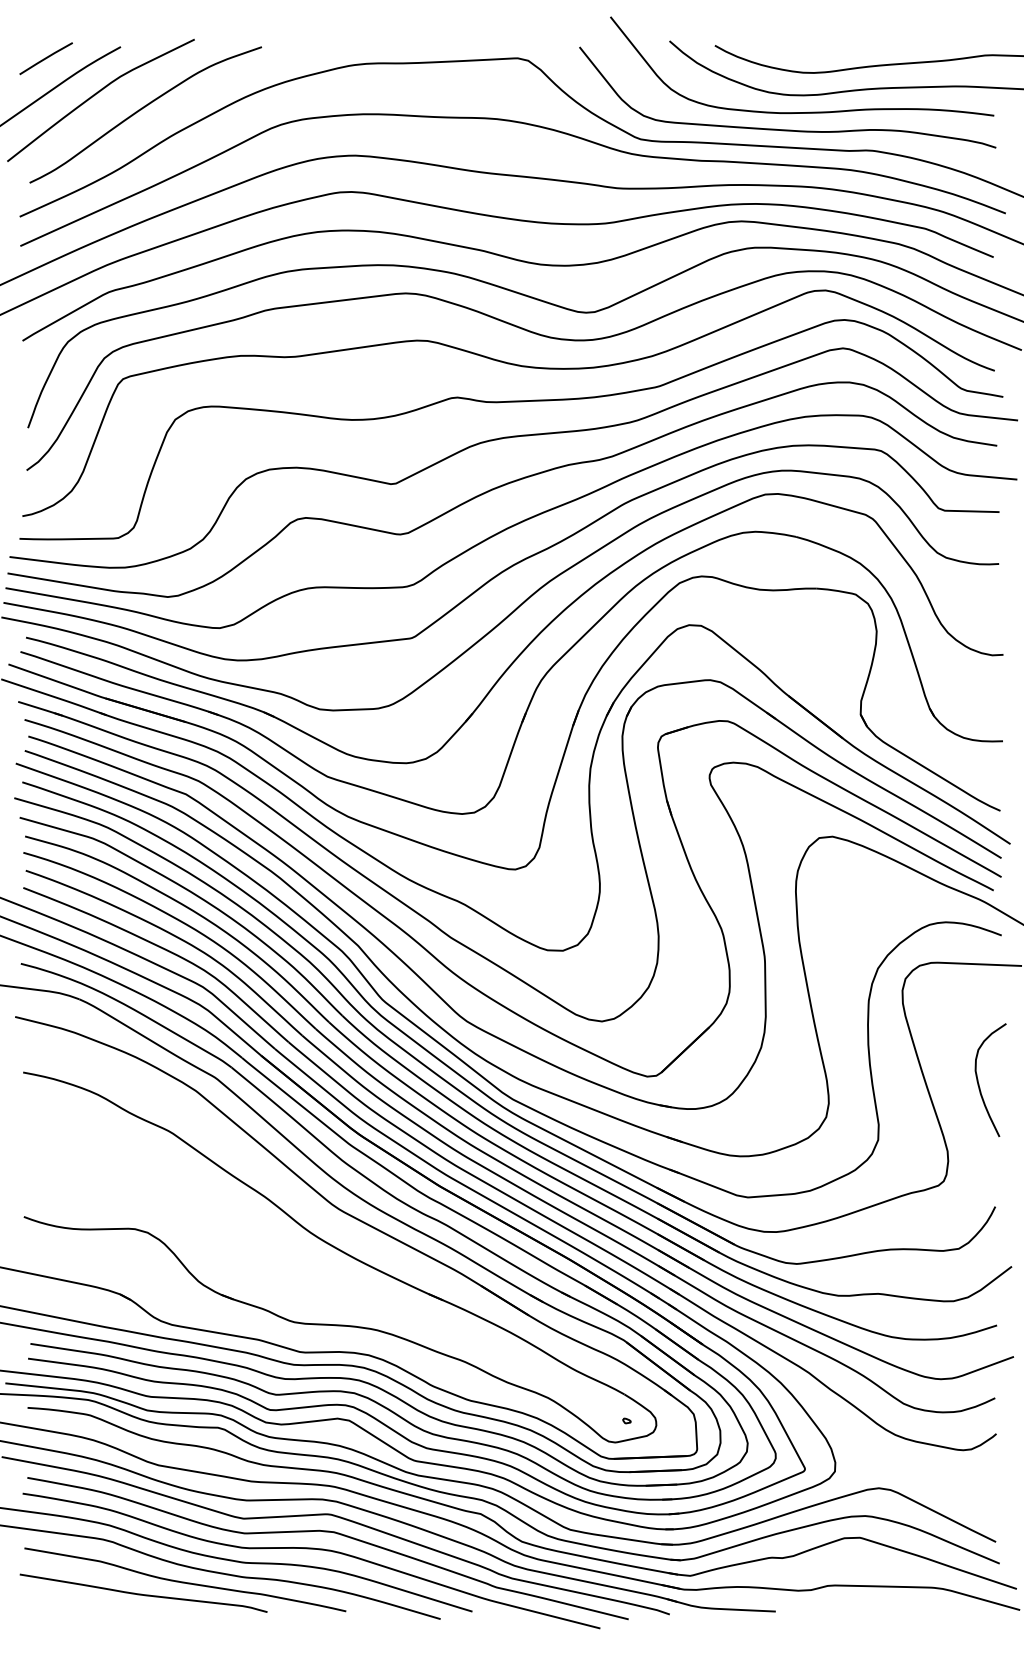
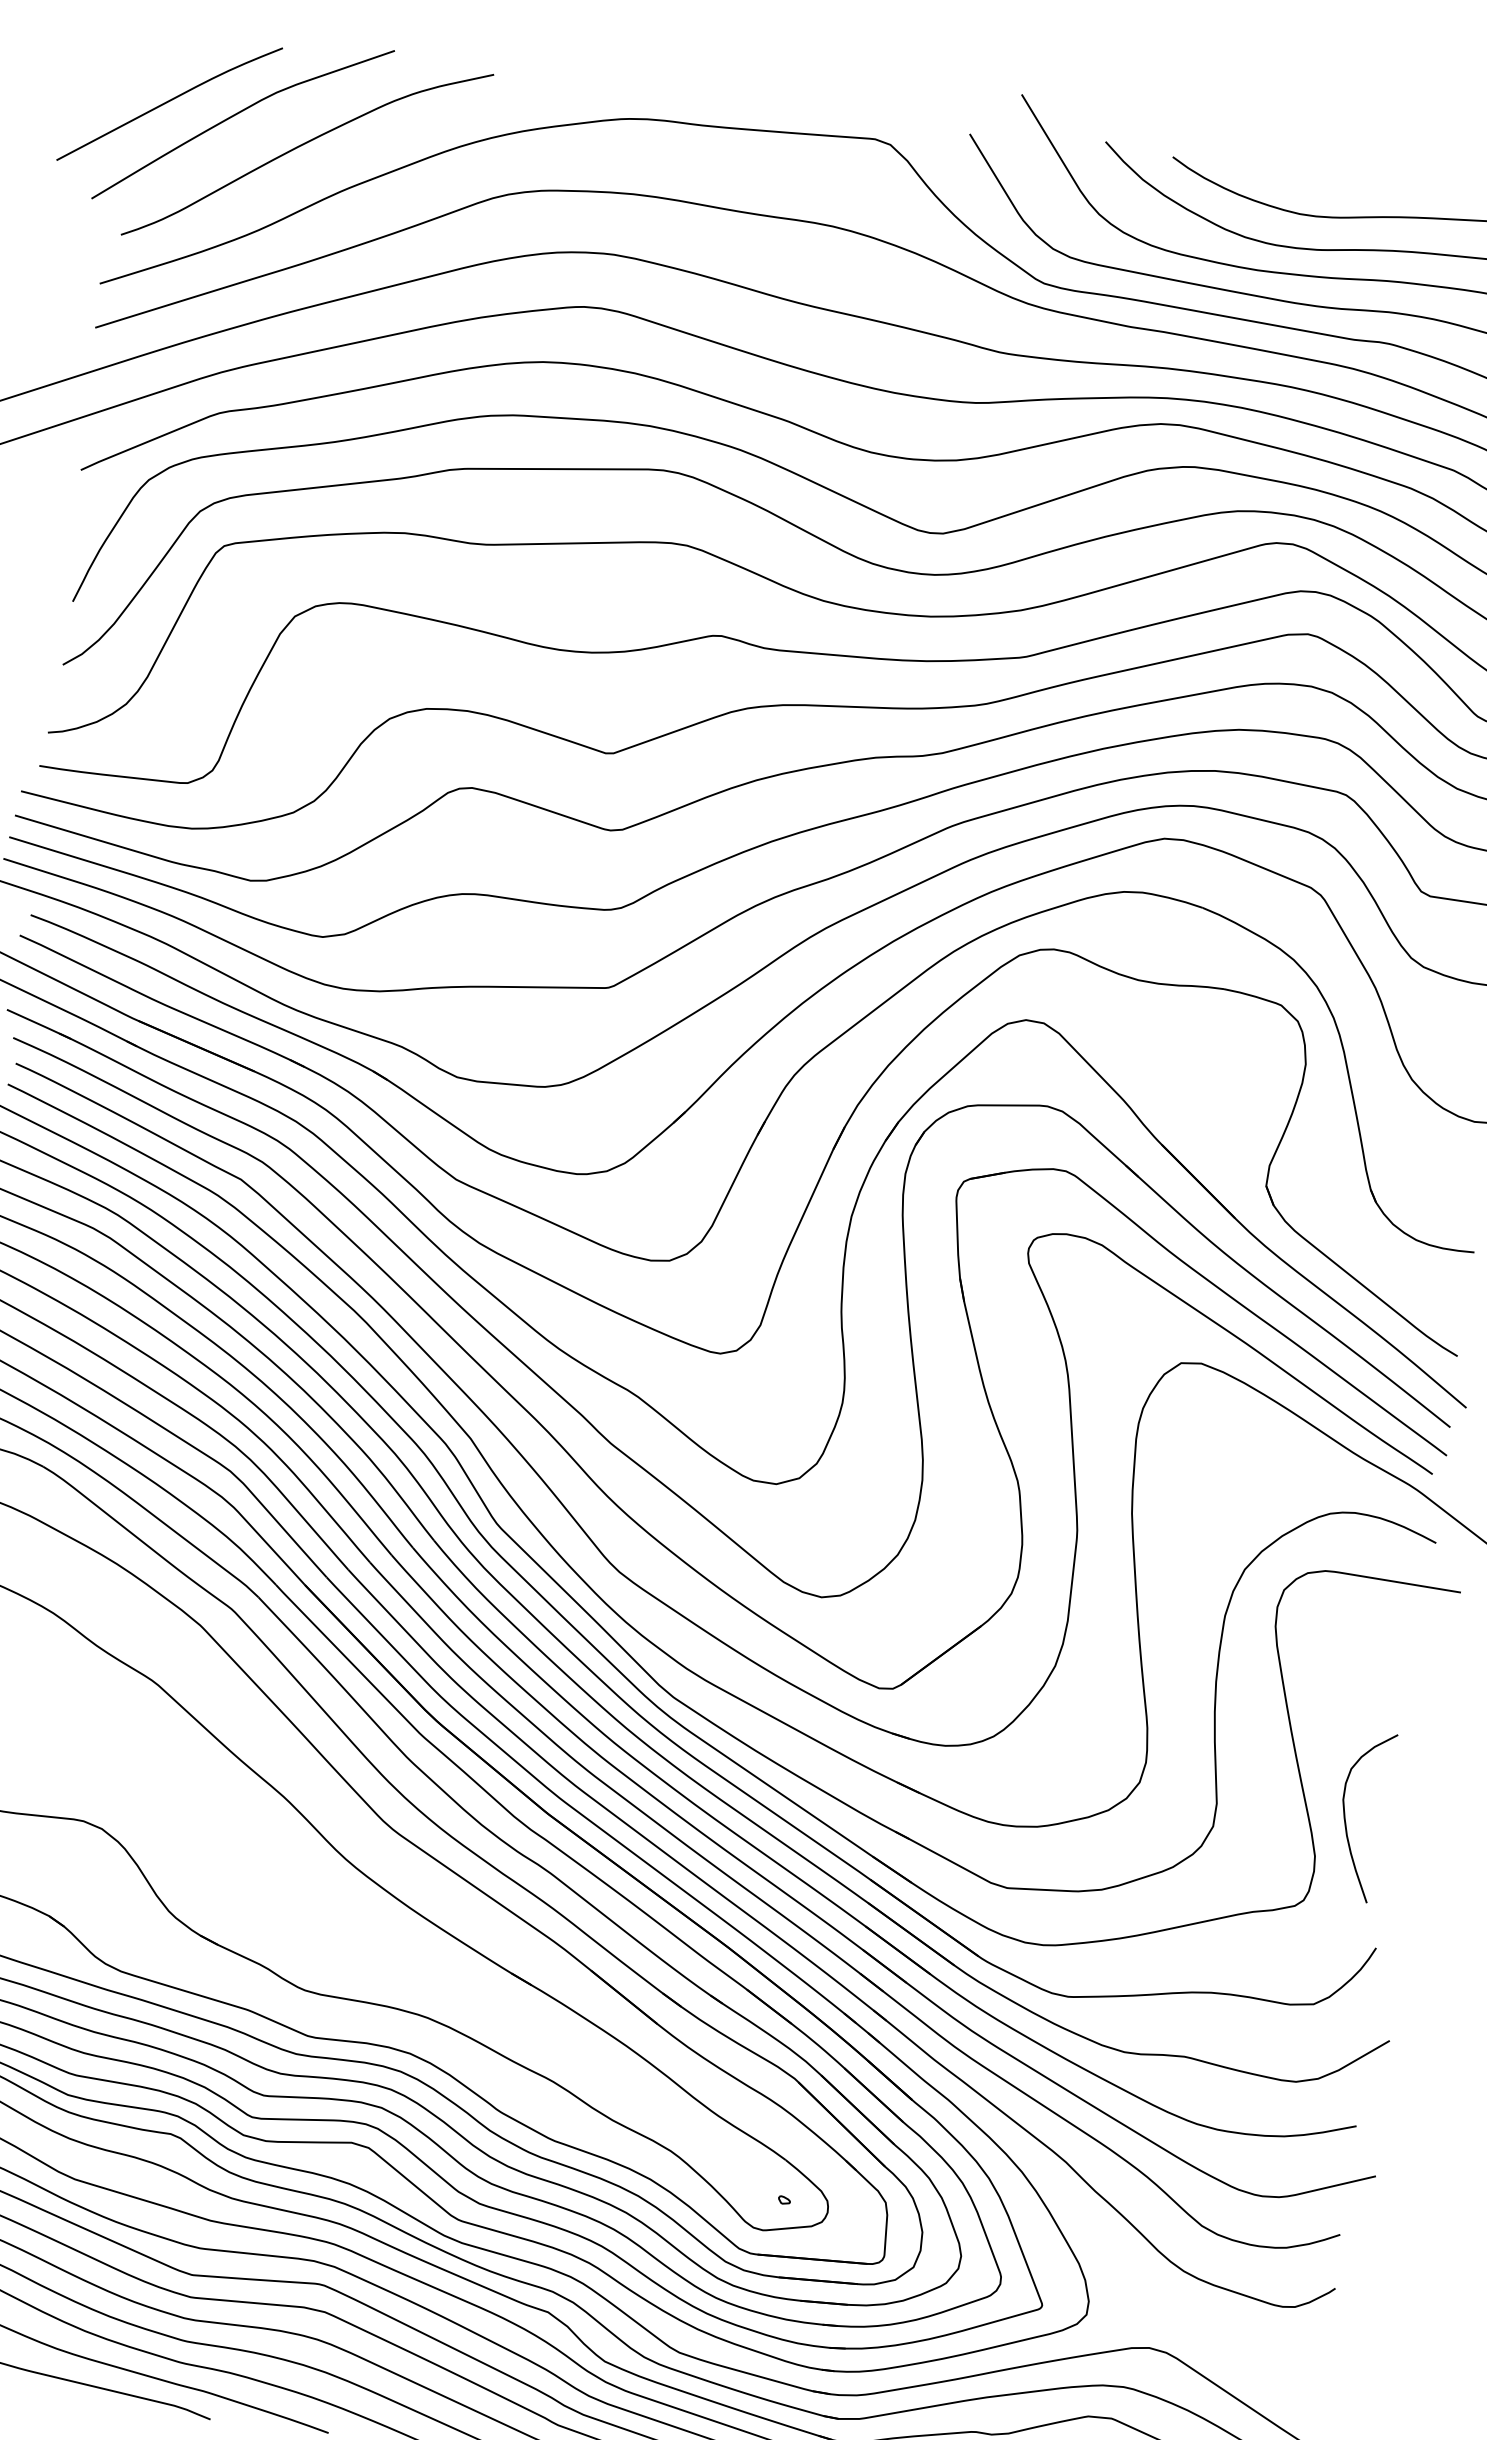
line: (45, 58) -> (167, 51), removed
curve: (979, 1083) -> (1346, 1819), moved

